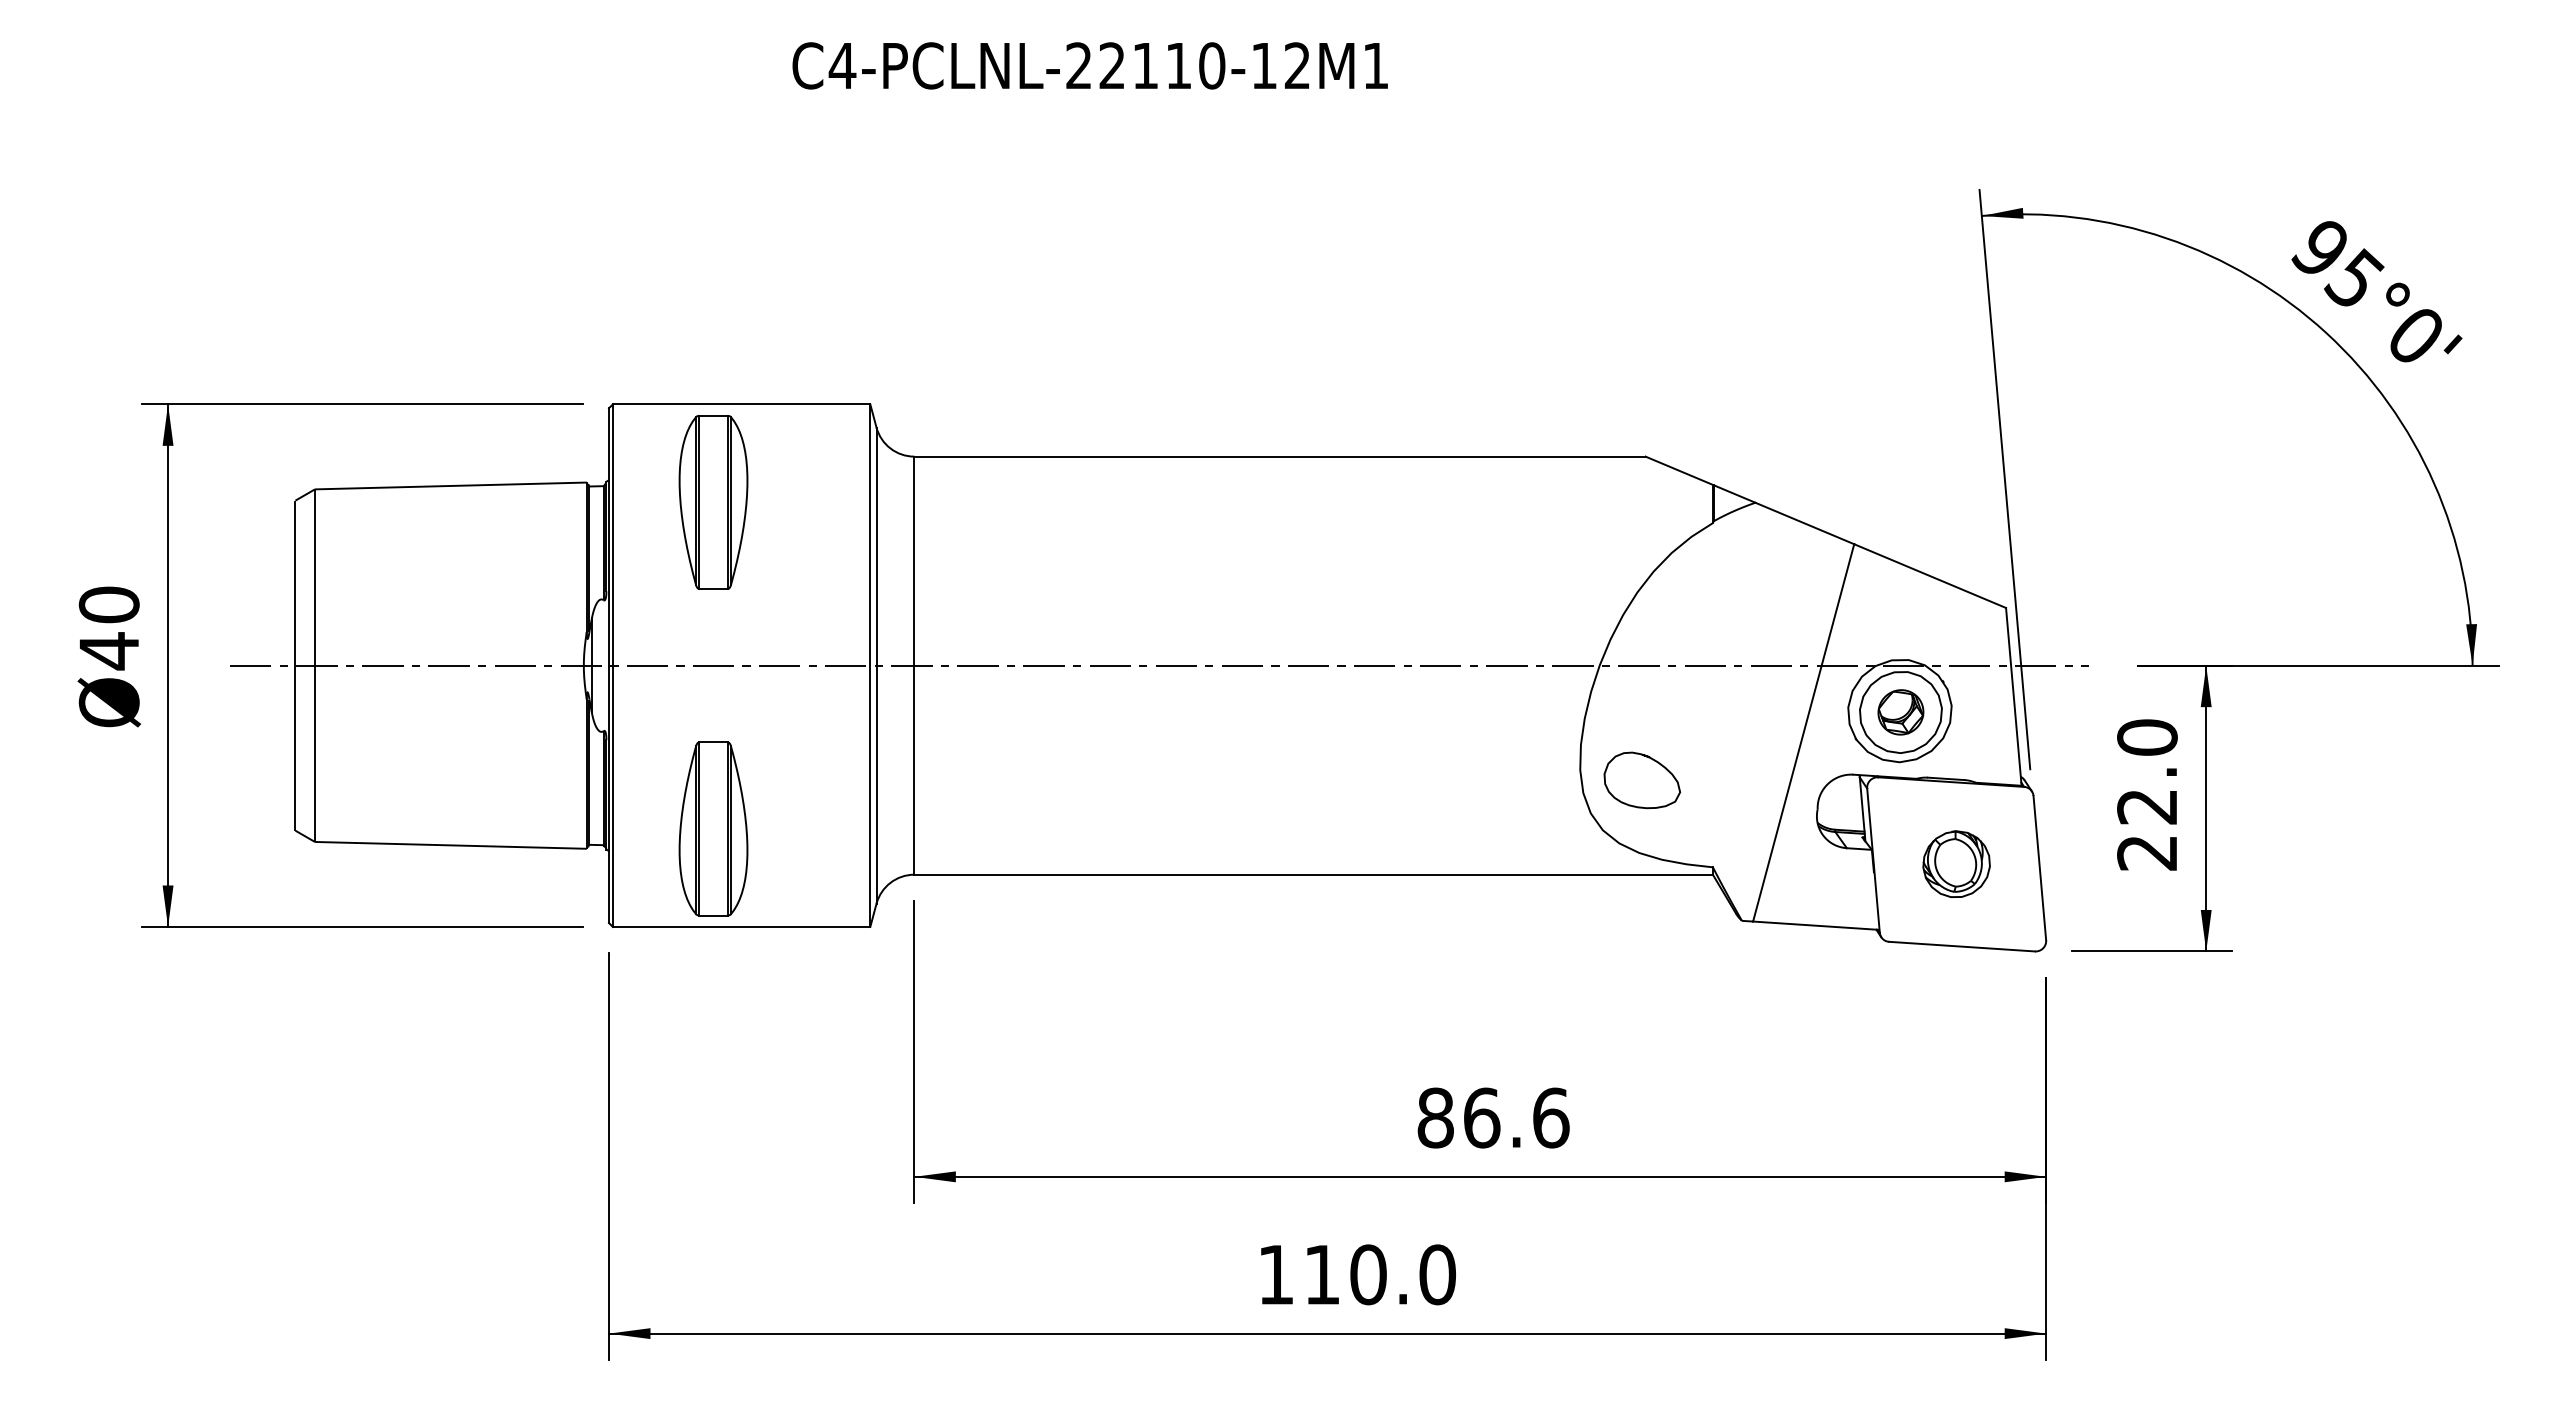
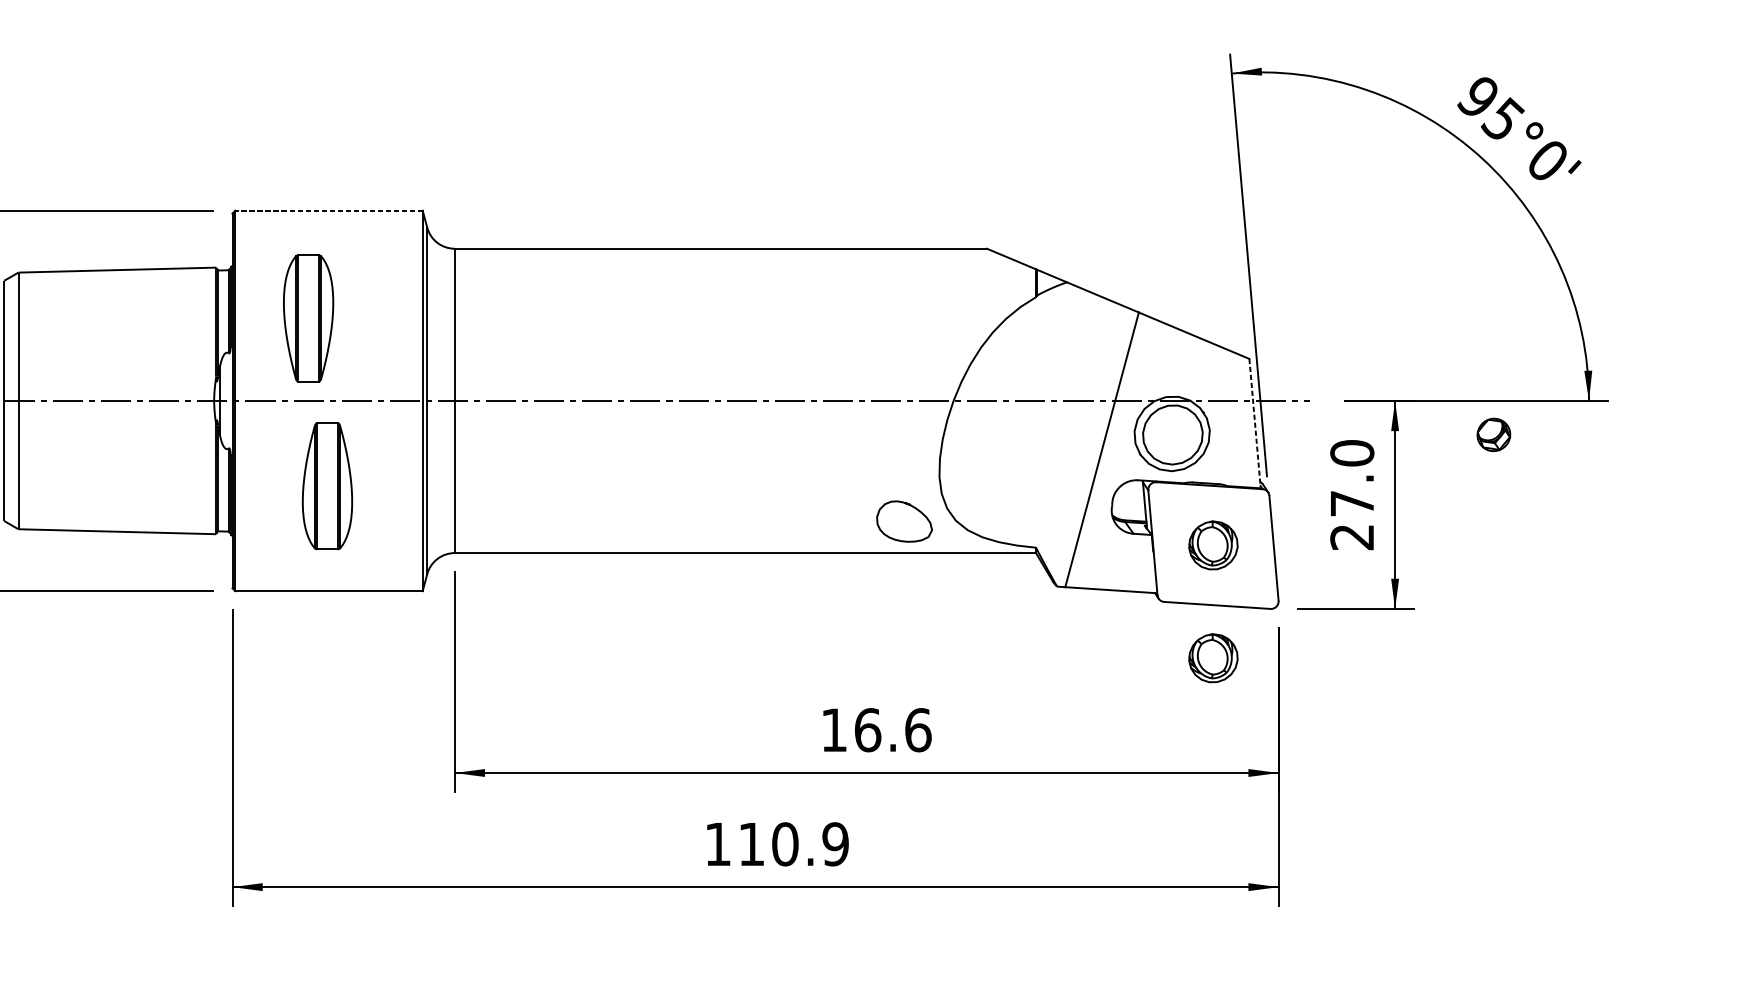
line: (741, 404) -> (328, 210), solid -> dashed
part: (713, 502) -> (308, 318), moved
line: (2013, 697) -> (1254, 424), solid -> dashed
part: (1900, 712) -> (1493, 435), moved
curve: (1652, 760) -> (911, 507), moved
text: (2146, 807) -> (1351, 504), 22.0 -> 27.0
part: (713, 828) -> (327, 485), moved
part: (1956, 1018) -> (1213, 657), added
text: (1435, 1117) -> (834, 729), 86.6 -> 16.6
text: (1437, 1274) -> (835, 844), 110.0 -> 110.9

